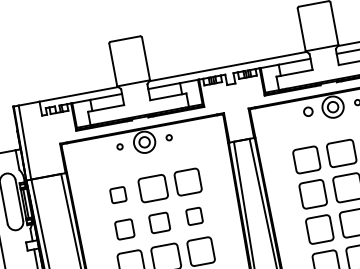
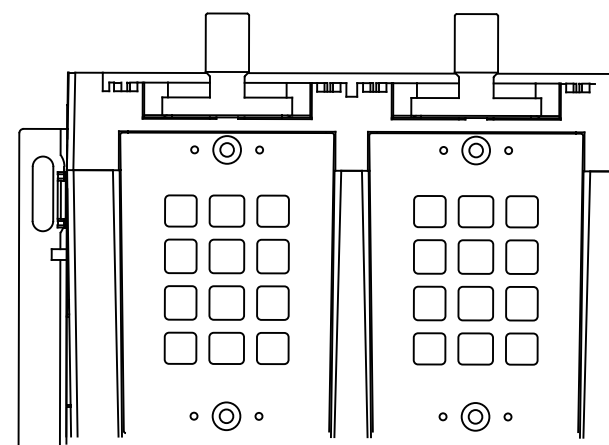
circle: (308, 111) -> (443, 150), size x0.62
part: (118, 194) -> (180, 210), size x1.67
part: (194, 216) -> (272, 256), size x1.67
part: (159, 223) -> (226, 256), size x1.43
part: (124, 229) -> (180, 256), size x1.43

